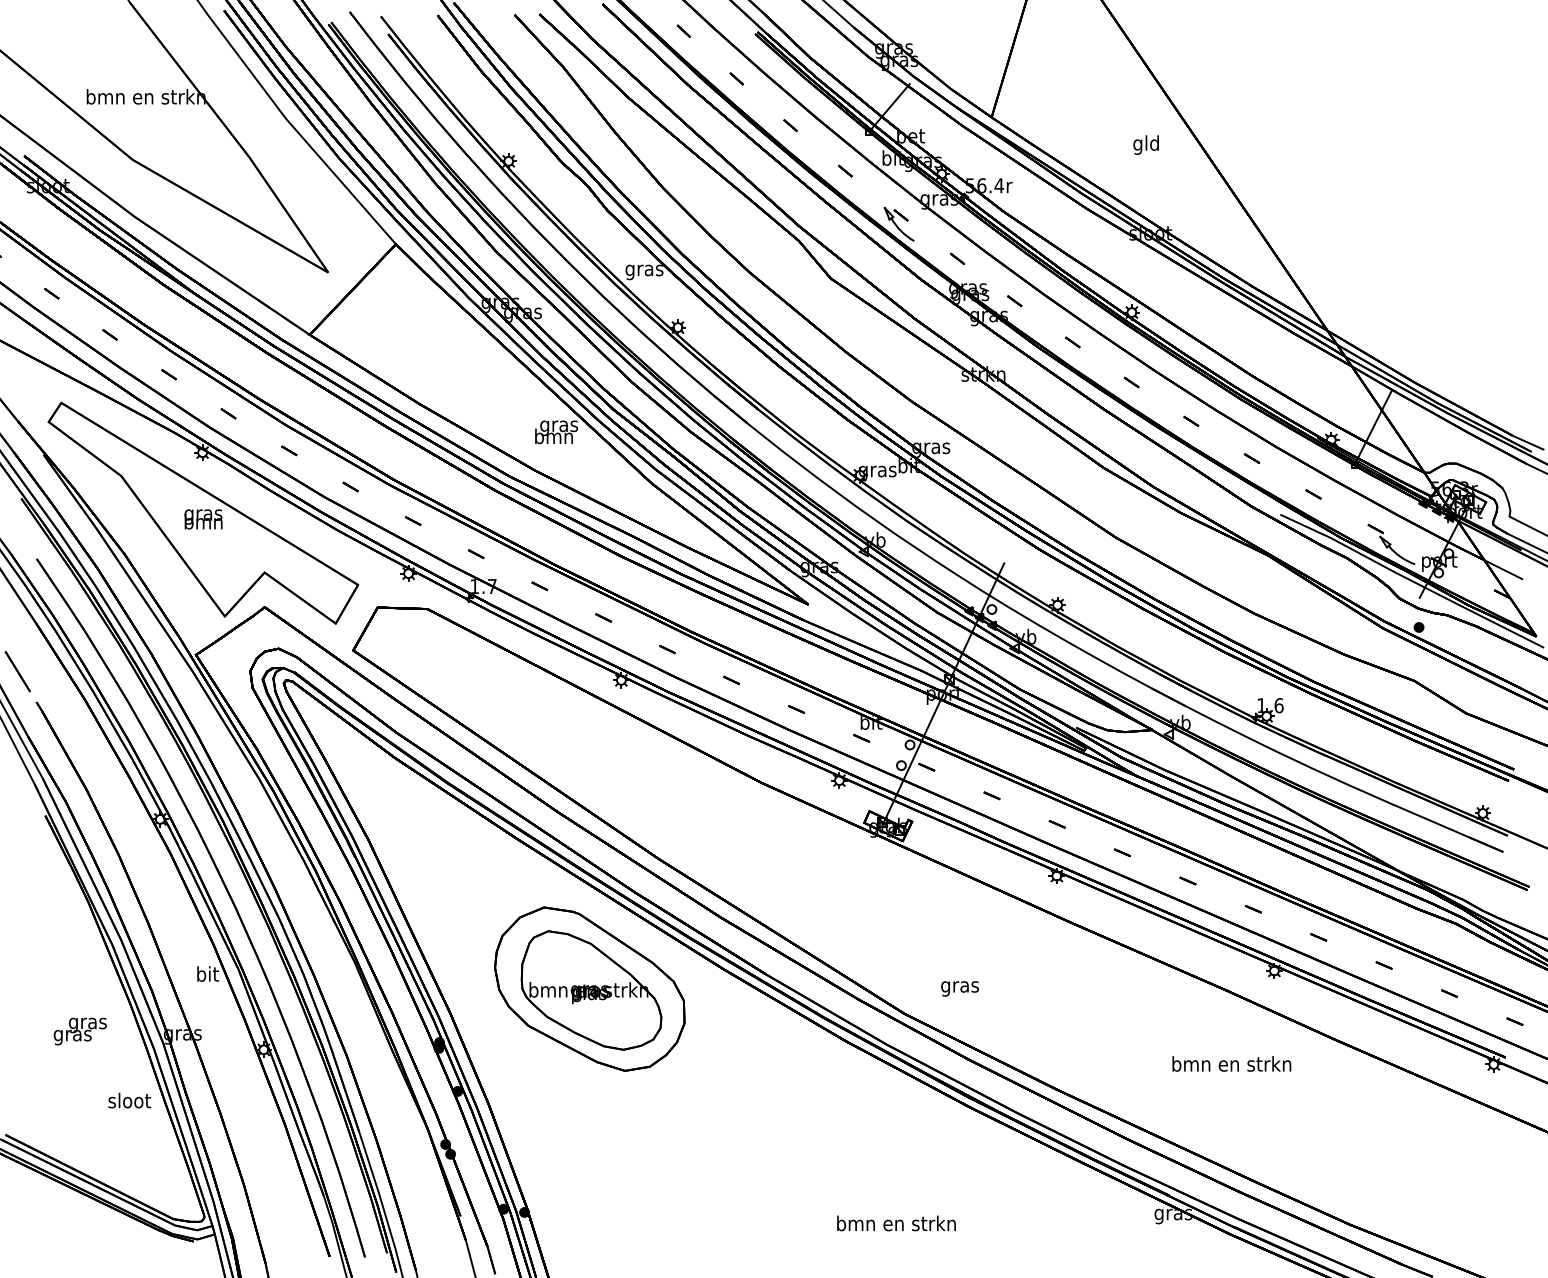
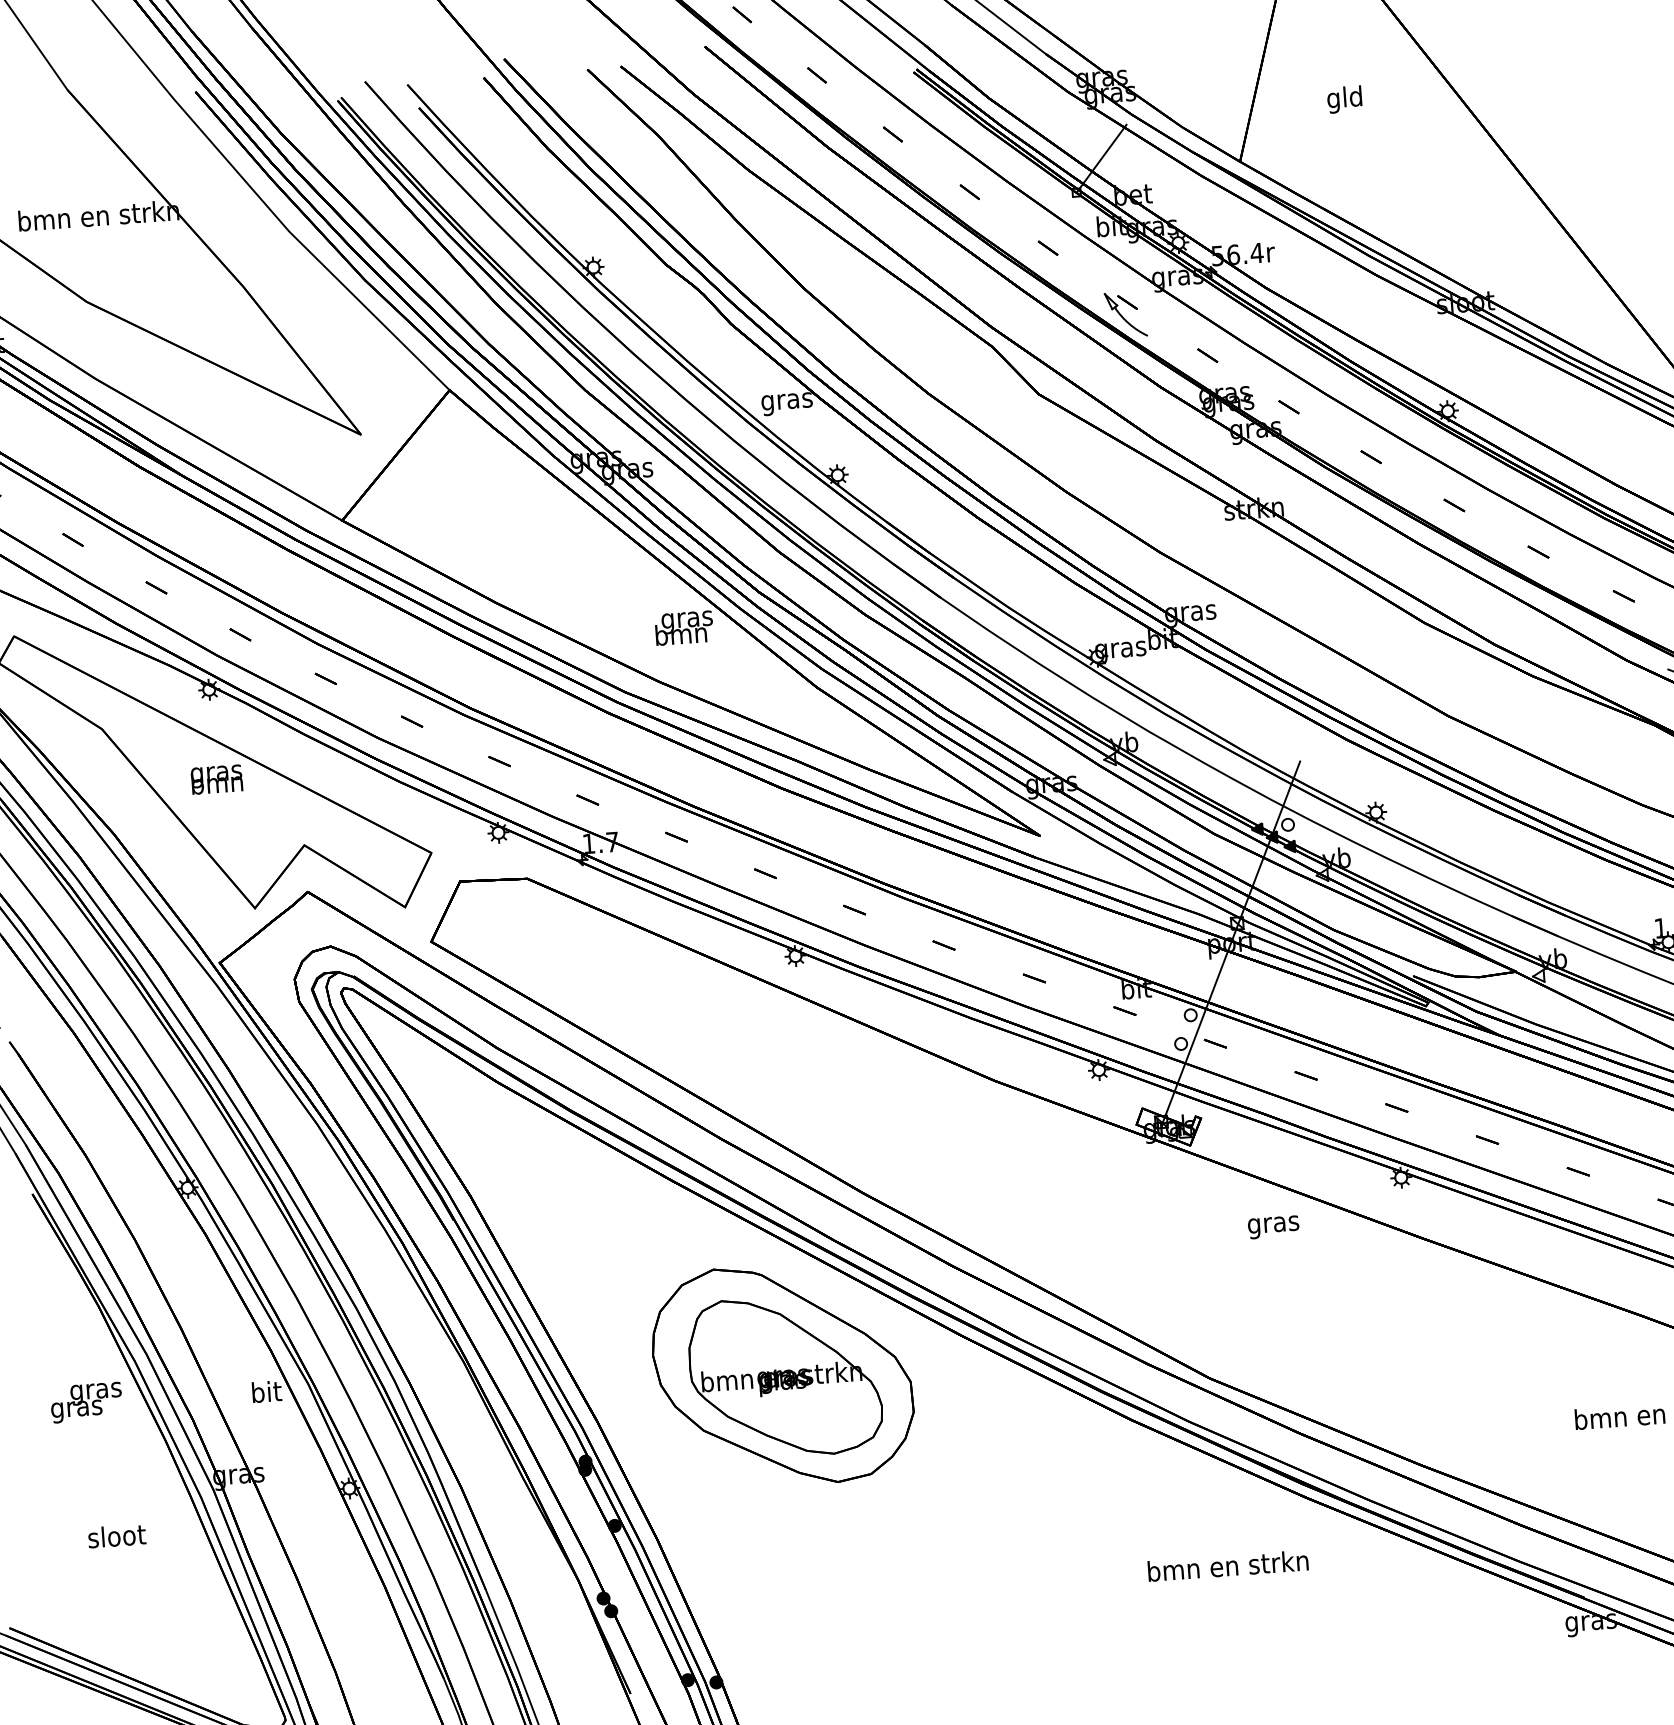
text: (1145, 144) -> (1343, 98), moved
text: (959, 988) -> (1272, 1226), moved
text: (79, 1031) -> (85, 1402), moved
text: (129, 1100) -> (116, 1535), moved
text: (896, 1223) -> (1228, 1565), moved

